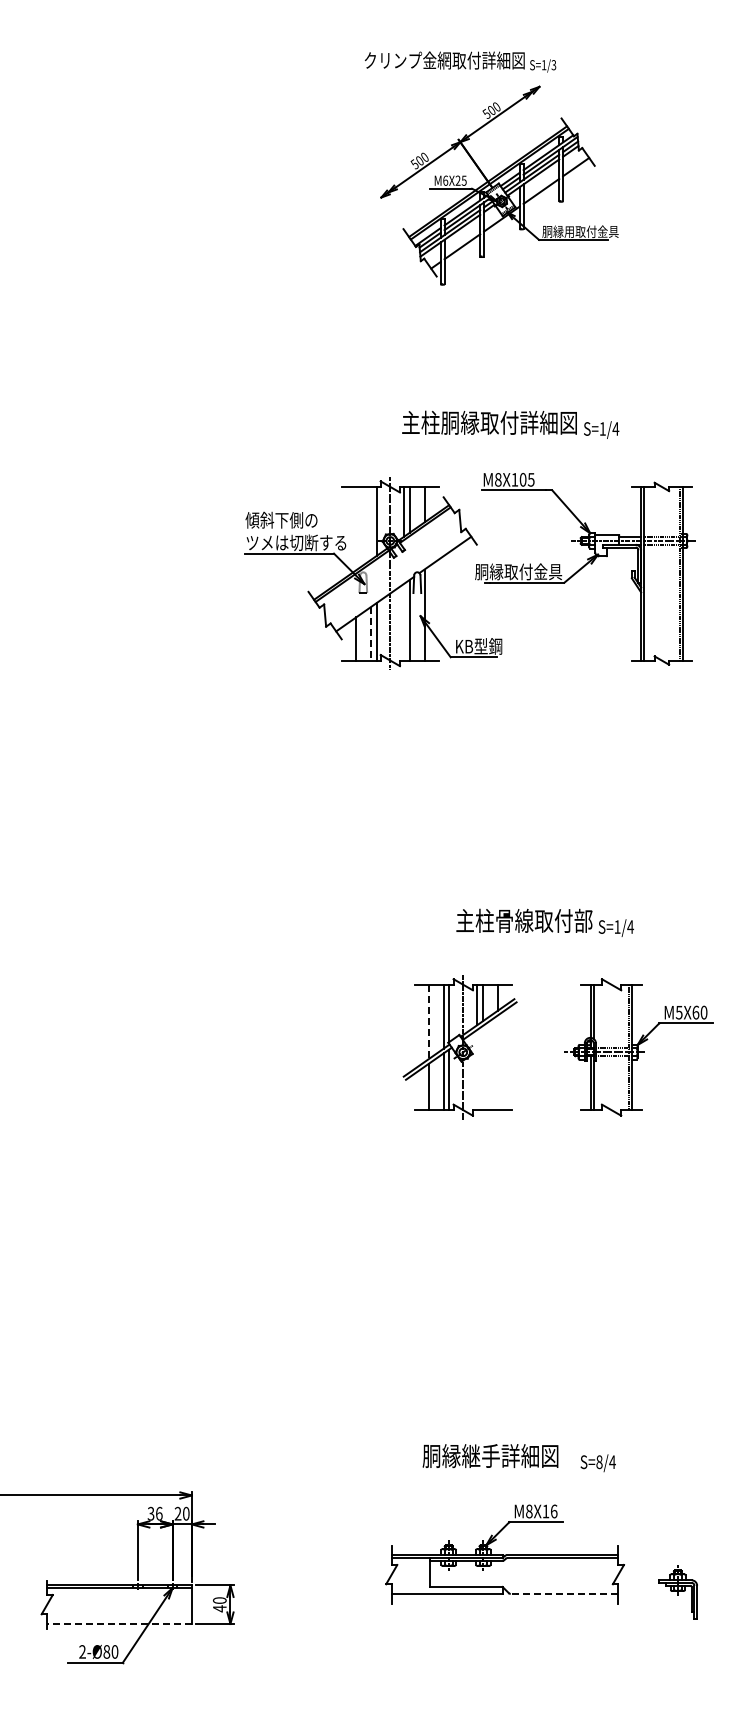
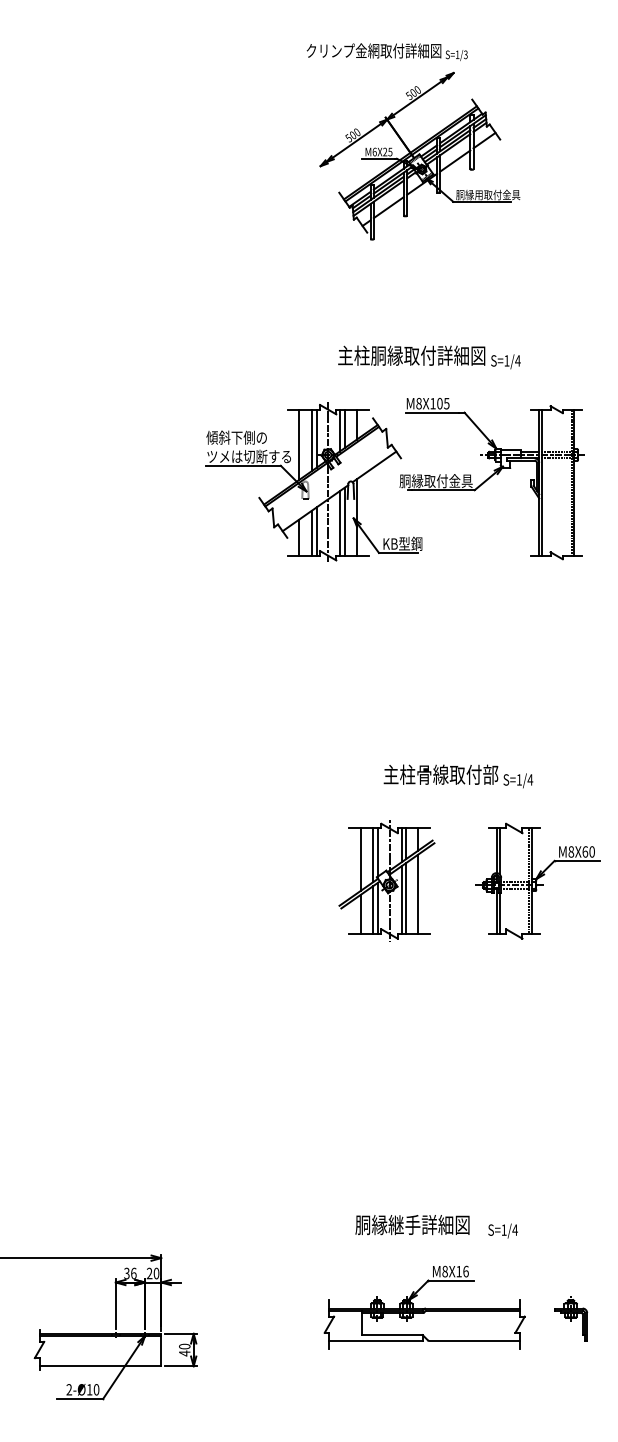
line: (370, 523) -> (311, 440), added
line: (356, 528) -> (299, 444), added
line: (404, 621) -> (340, 522), added
line: (370, 633) -> (311, 532), dashed -> solid
text: (678, 1012) -> (570, 851), M5X60 -> M8X60
line: (429, 1022) -> (361, 860), dashed -> solid
line: (497, 1062) -> (418, 893), added
line: (482, 1067) -> (405, 898), added
line: (477, 1069) -> (401, 899), added
text: (599, 1462) -> (504, 1230), S=8/4 -> S=1/4
part: (677, 1592) -> (570, 1318), moved
line: (564, 1593) -> (474, 1340), dashed -> solid
line: (119, 1623) -> (100, 1365), dashed -> solid
text: (106, 1651) -> (89, 1389), 2-Ø80 -> 2-Ø10

